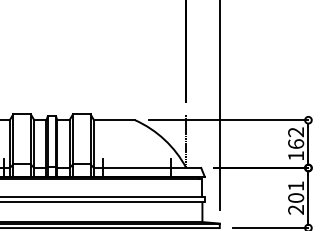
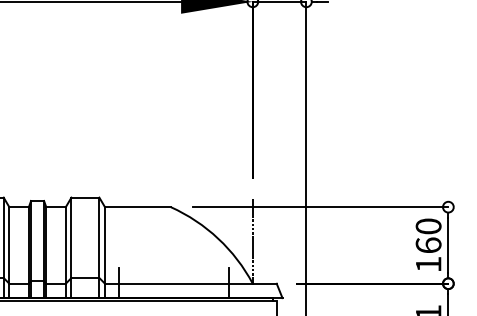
text: (296, 132) -> (429, 226), 162 -> 160

